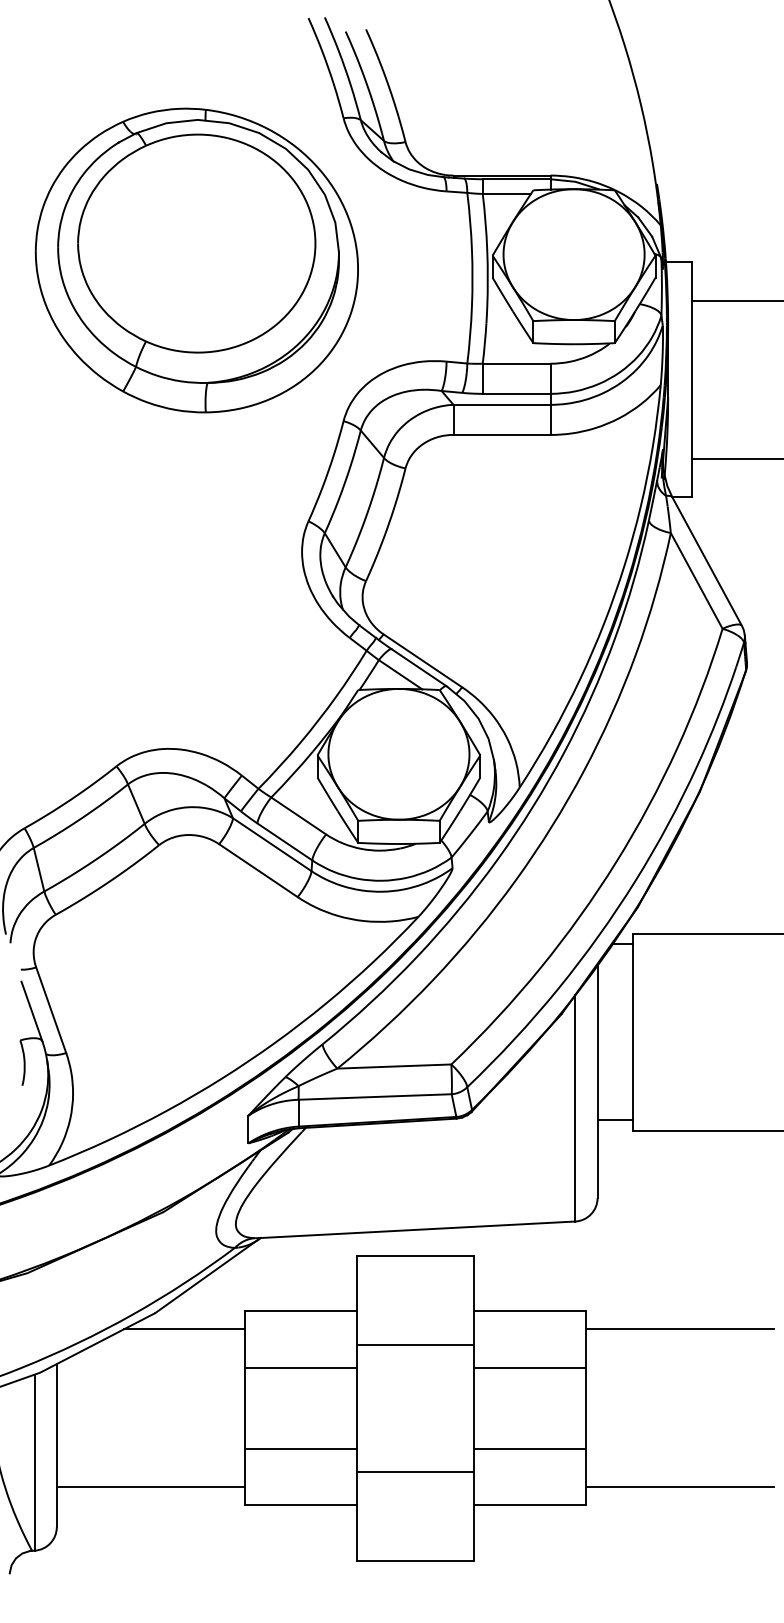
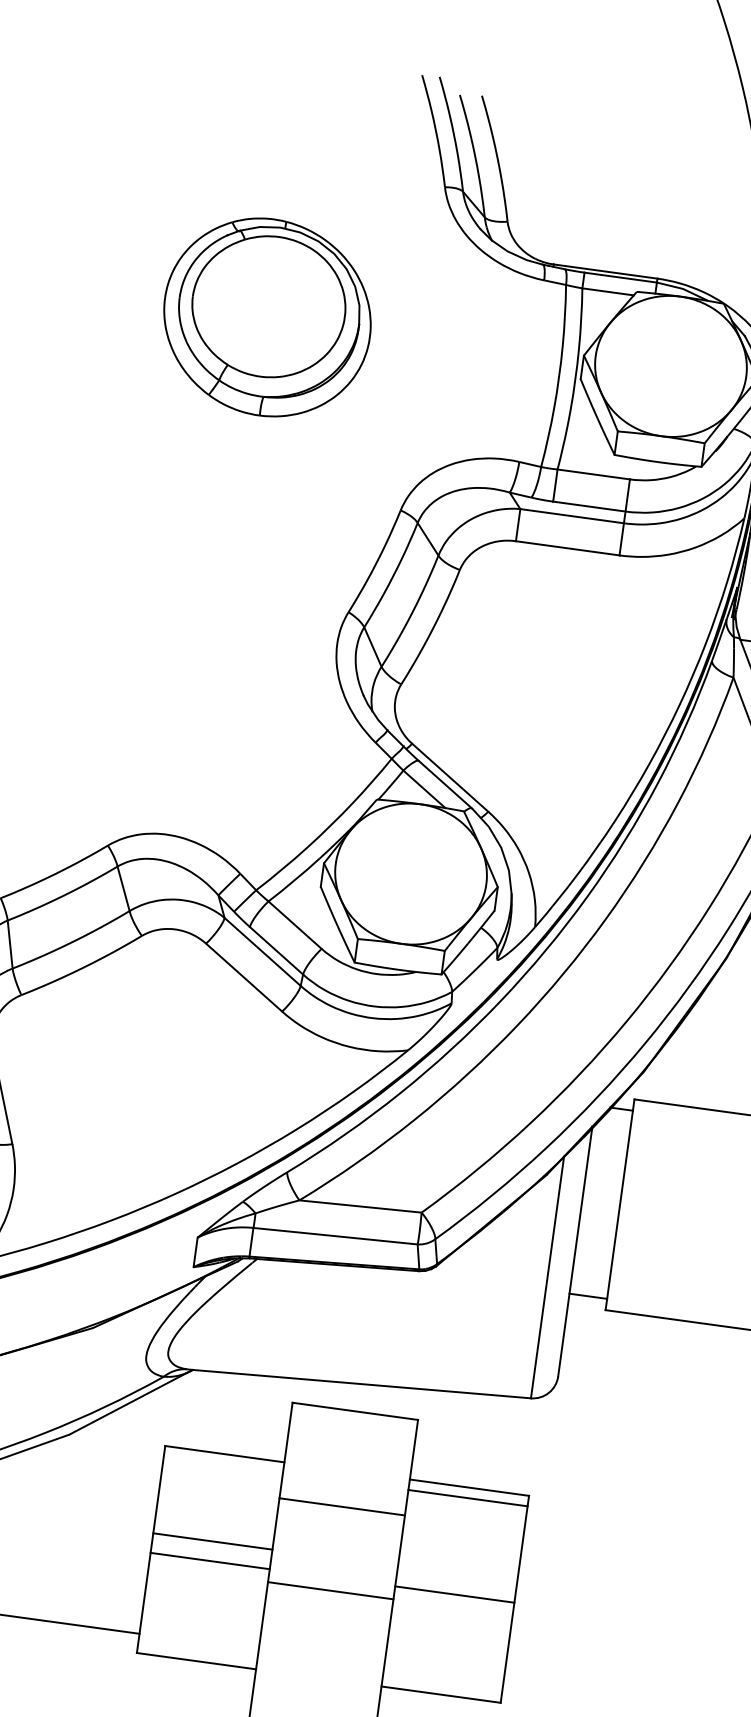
part: (196, 260) -> (267, 317), size x0.6
line: (183, 1329) -> (97, 1456), removed
line: (679, 1329) -> (626, 1528), removed
line: (300, 1368) -> (212, 1541), moved
line: (529, 1368) -> (467, 1498), moved
line: (300, 1448) -> (209, 1560), moved
line: (529, 1448) -> (454, 1594), moved
line: (415, 1471) -> (330, 1590), moved
line: (679, 1487) -> (603, 1697), removed

